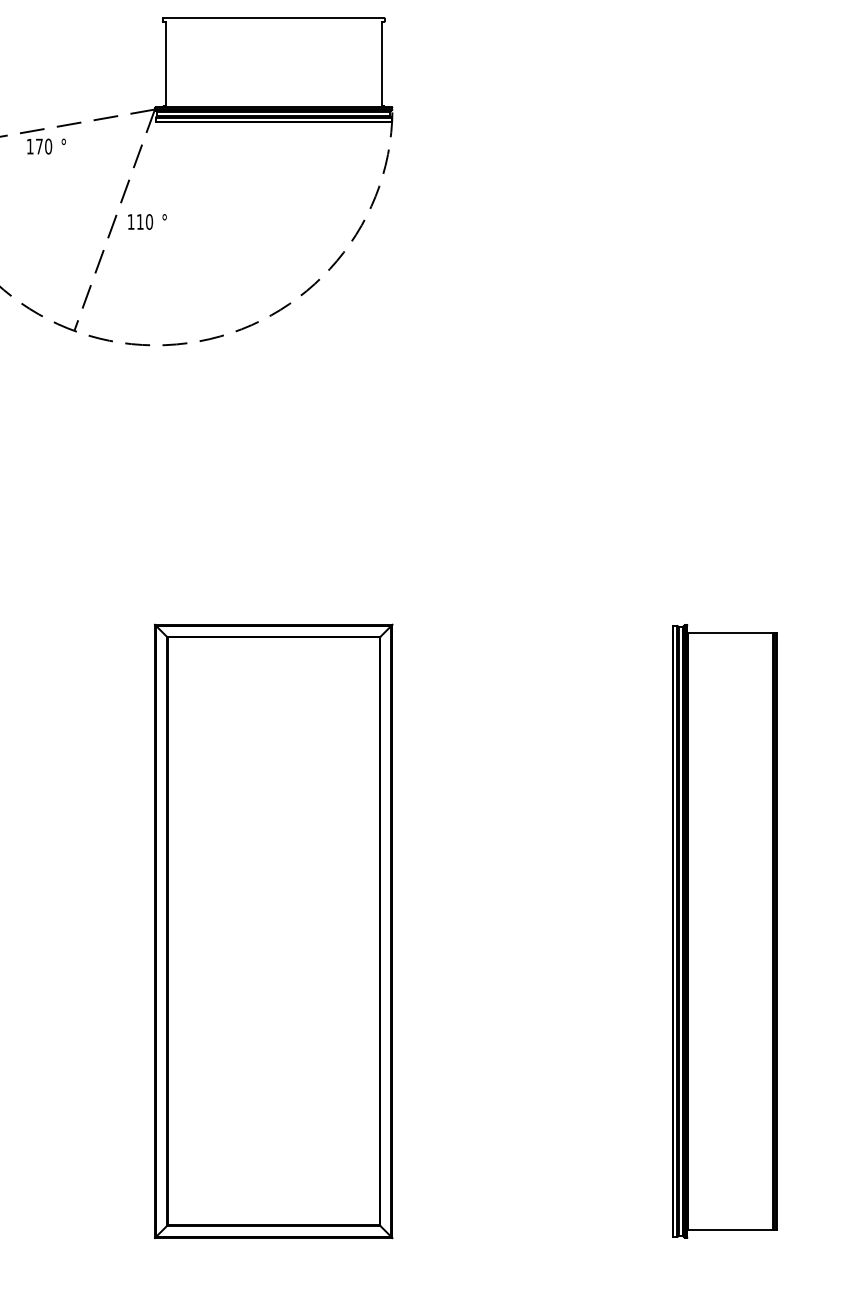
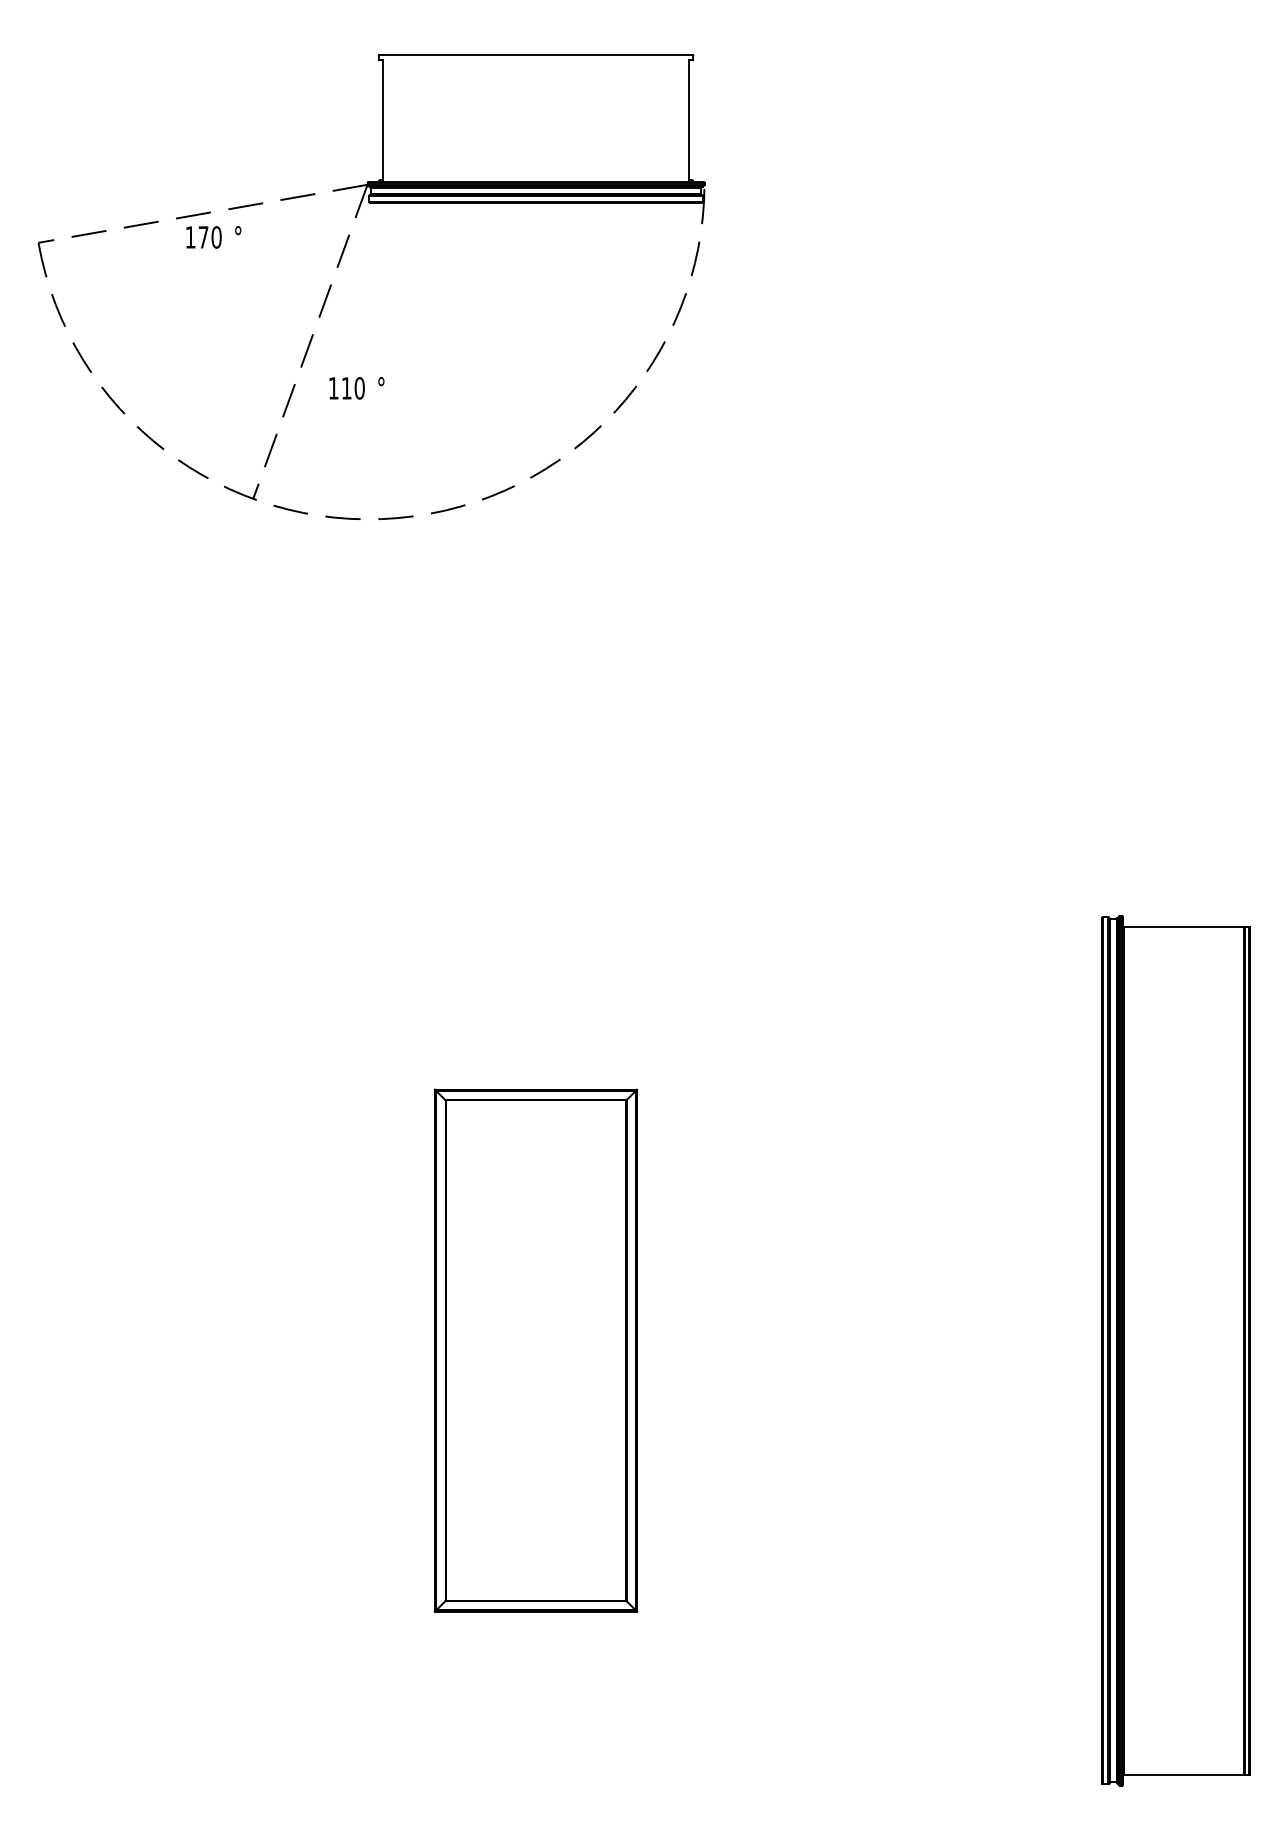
text: (147, 222) -> (356, 388), moved
part: (273, 931) -> (535, 1350), size x0.6

